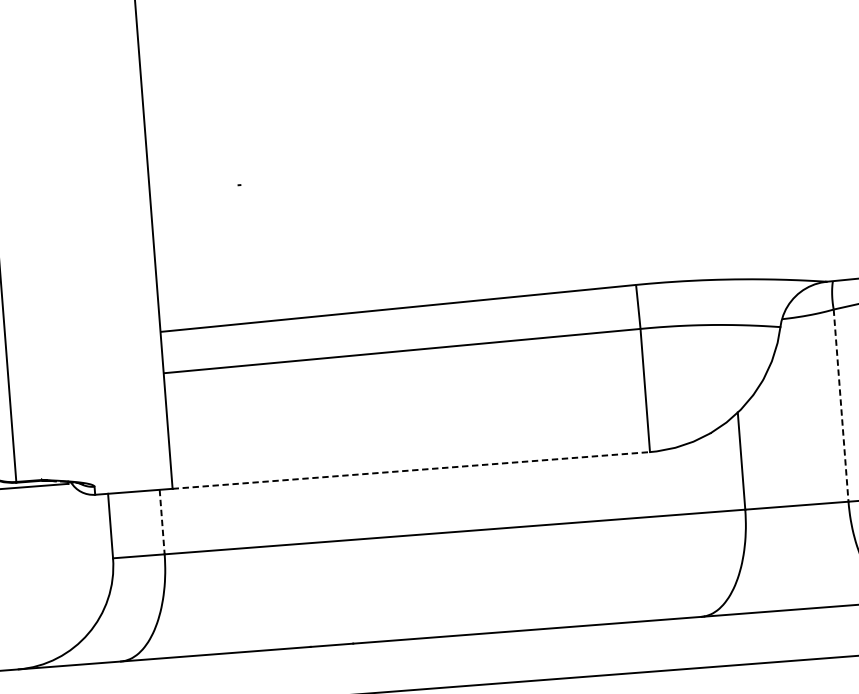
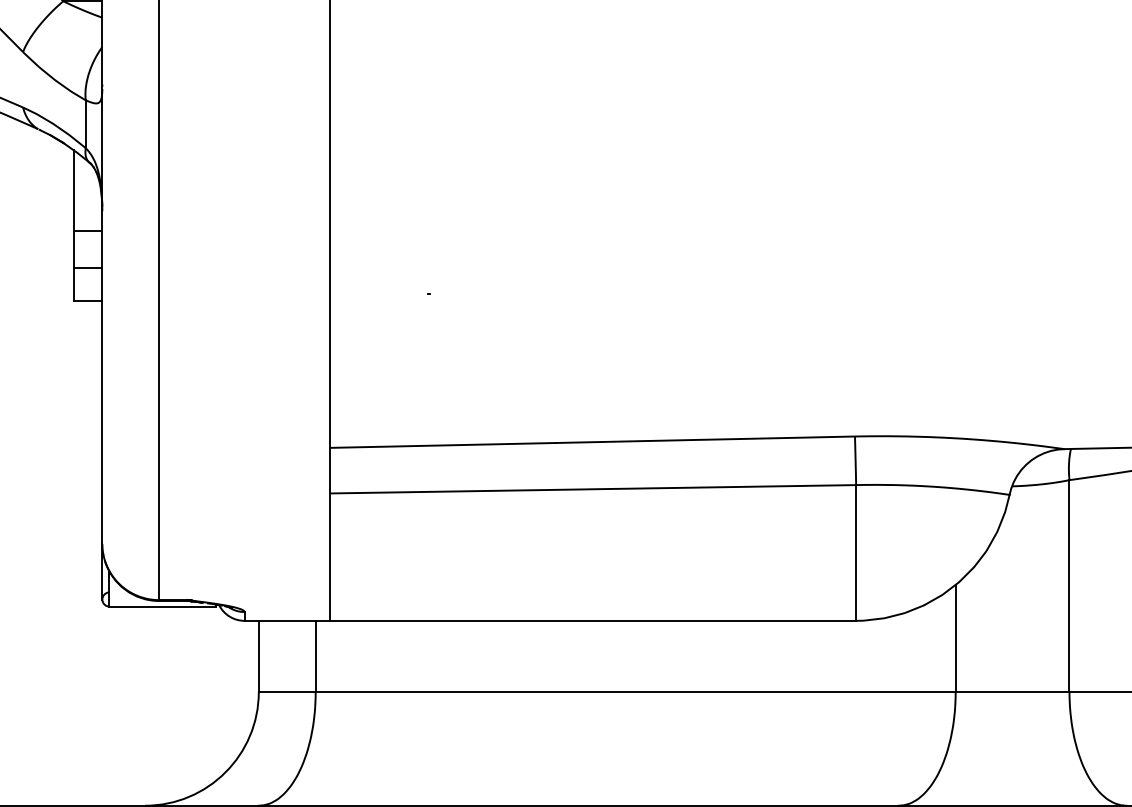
line: (841, 406) -> (1069, 586), dashed -> solid
line: (411, 470) -> (593, 620), dashed -> solid
line: (162, 522) -> (315, 656), dashed -> solid

